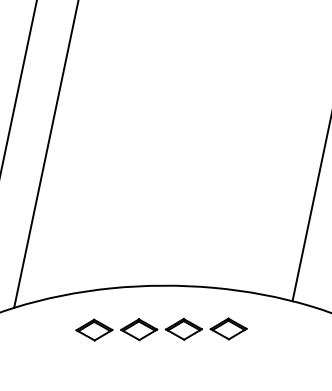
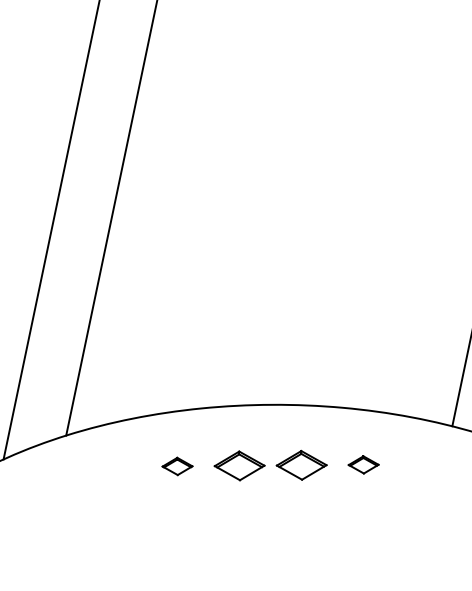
part: (228, 328) -> (363, 464), size x0.6
part: (94, 330) -> (177, 466), size x0.6

